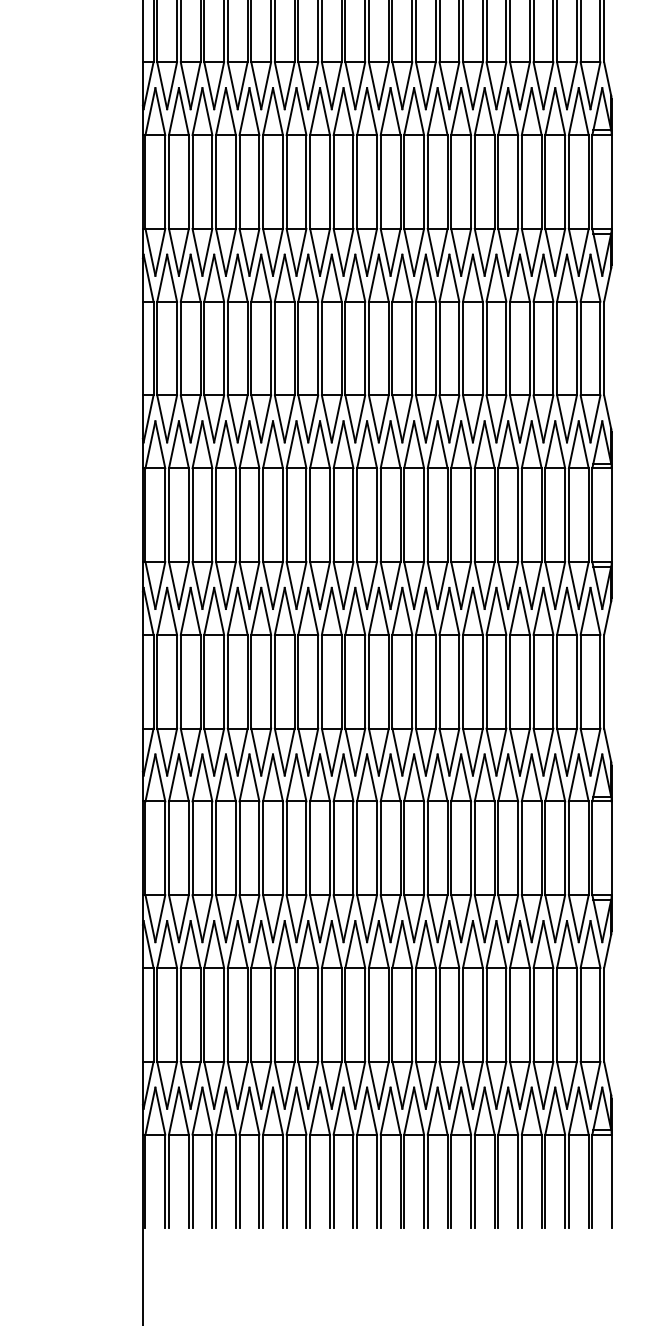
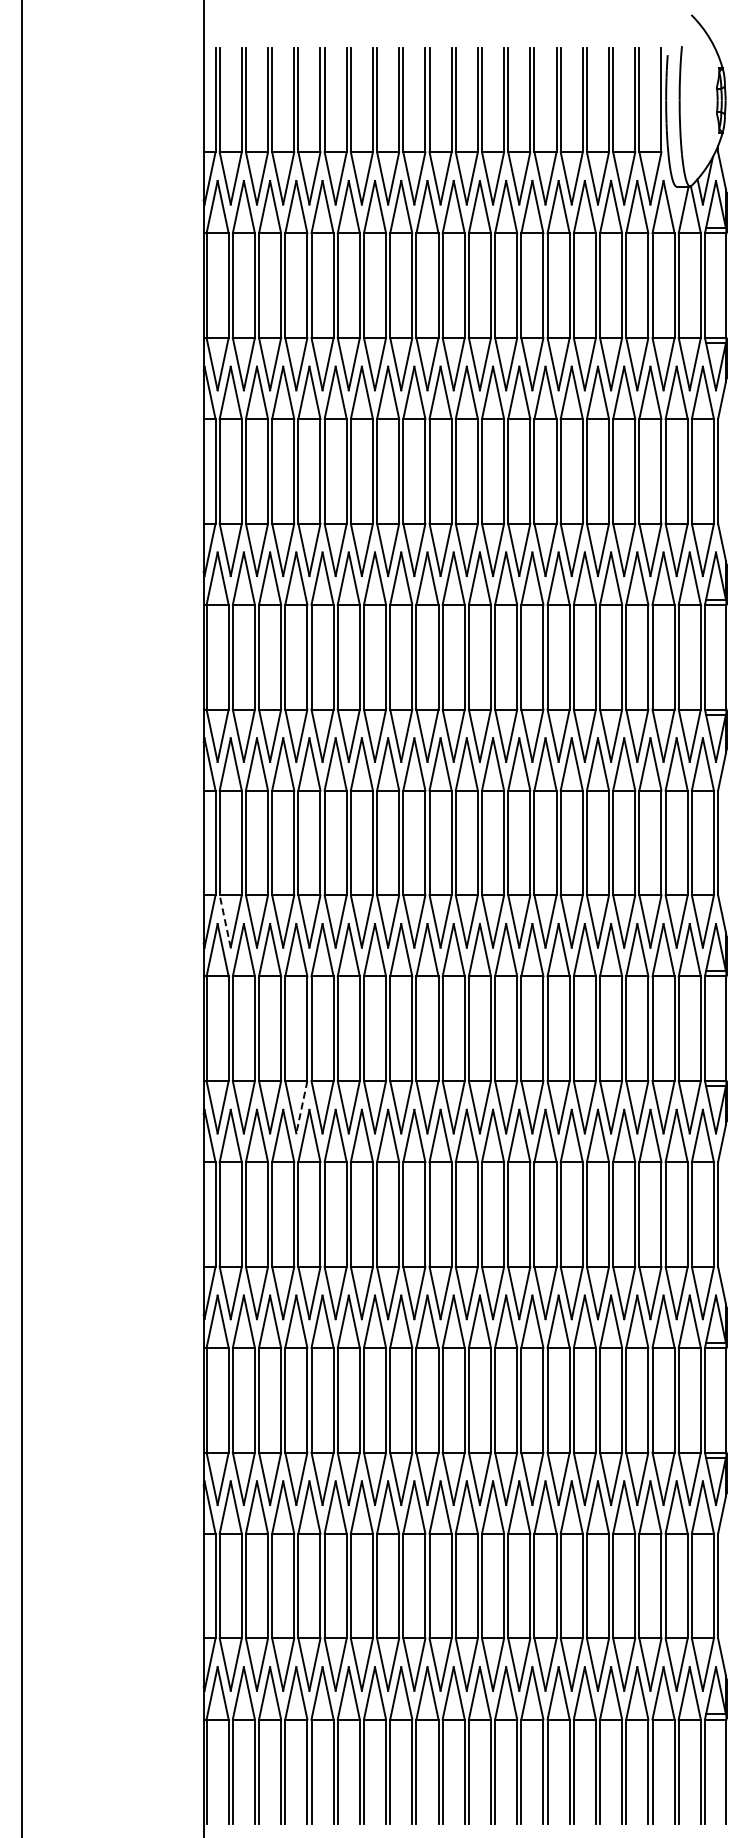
line: (162, 418) -> (225, 921), solid -> dashed
line: (230, 585) -> (301, 1107), solid -> dashed

